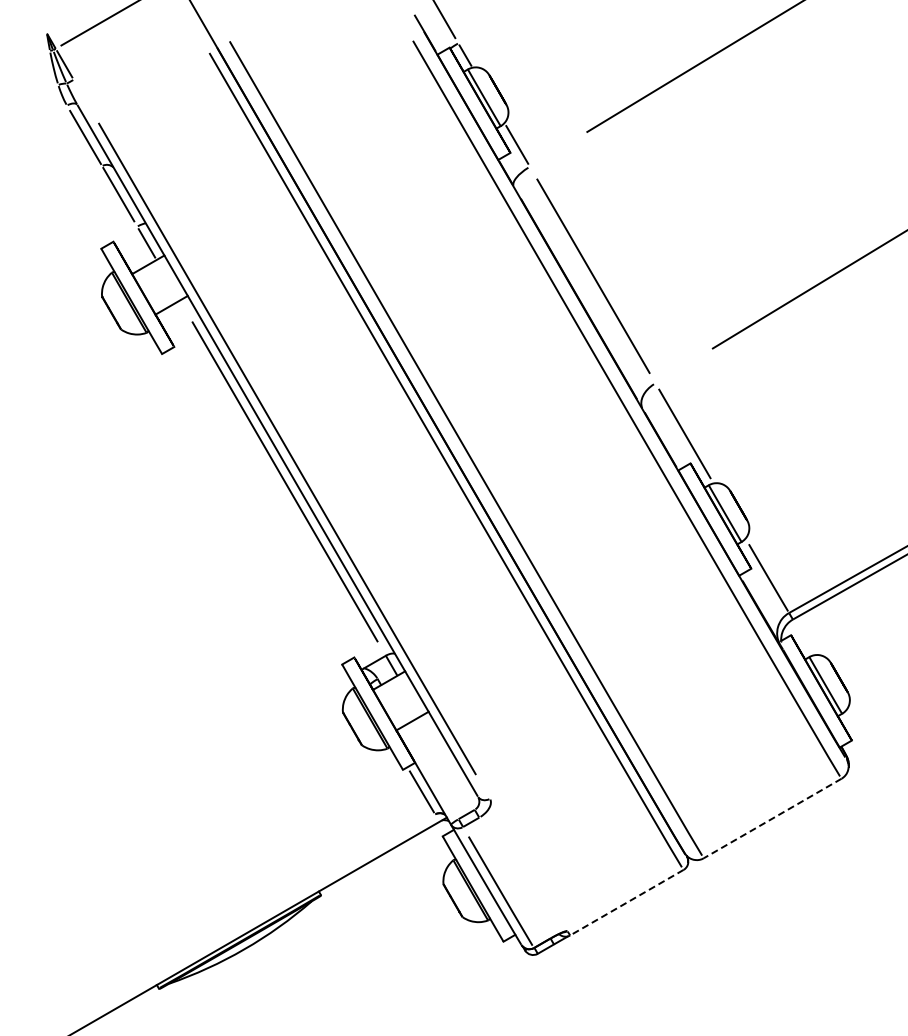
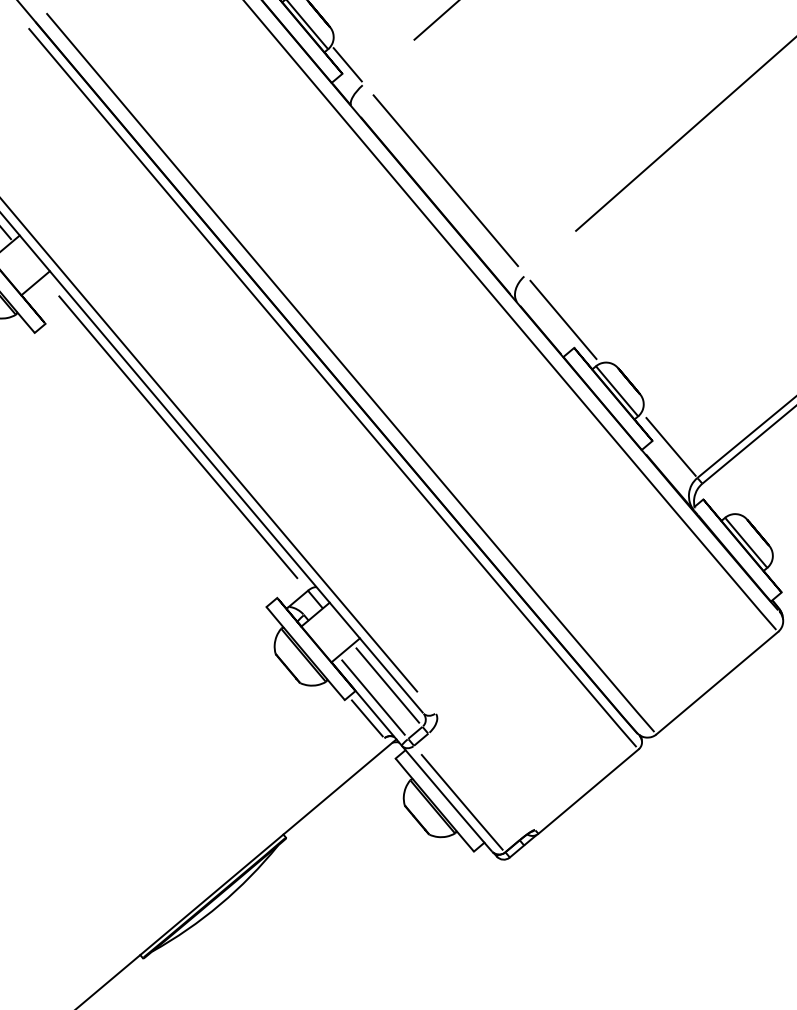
line: (447, 763) -> (387, 686), added
line: (431, 772) -> (373, 697), added
line: (772, 818) -> (717, 683), dashed -> solid
line: (626, 902) -> (588, 791), dashed -> solid

